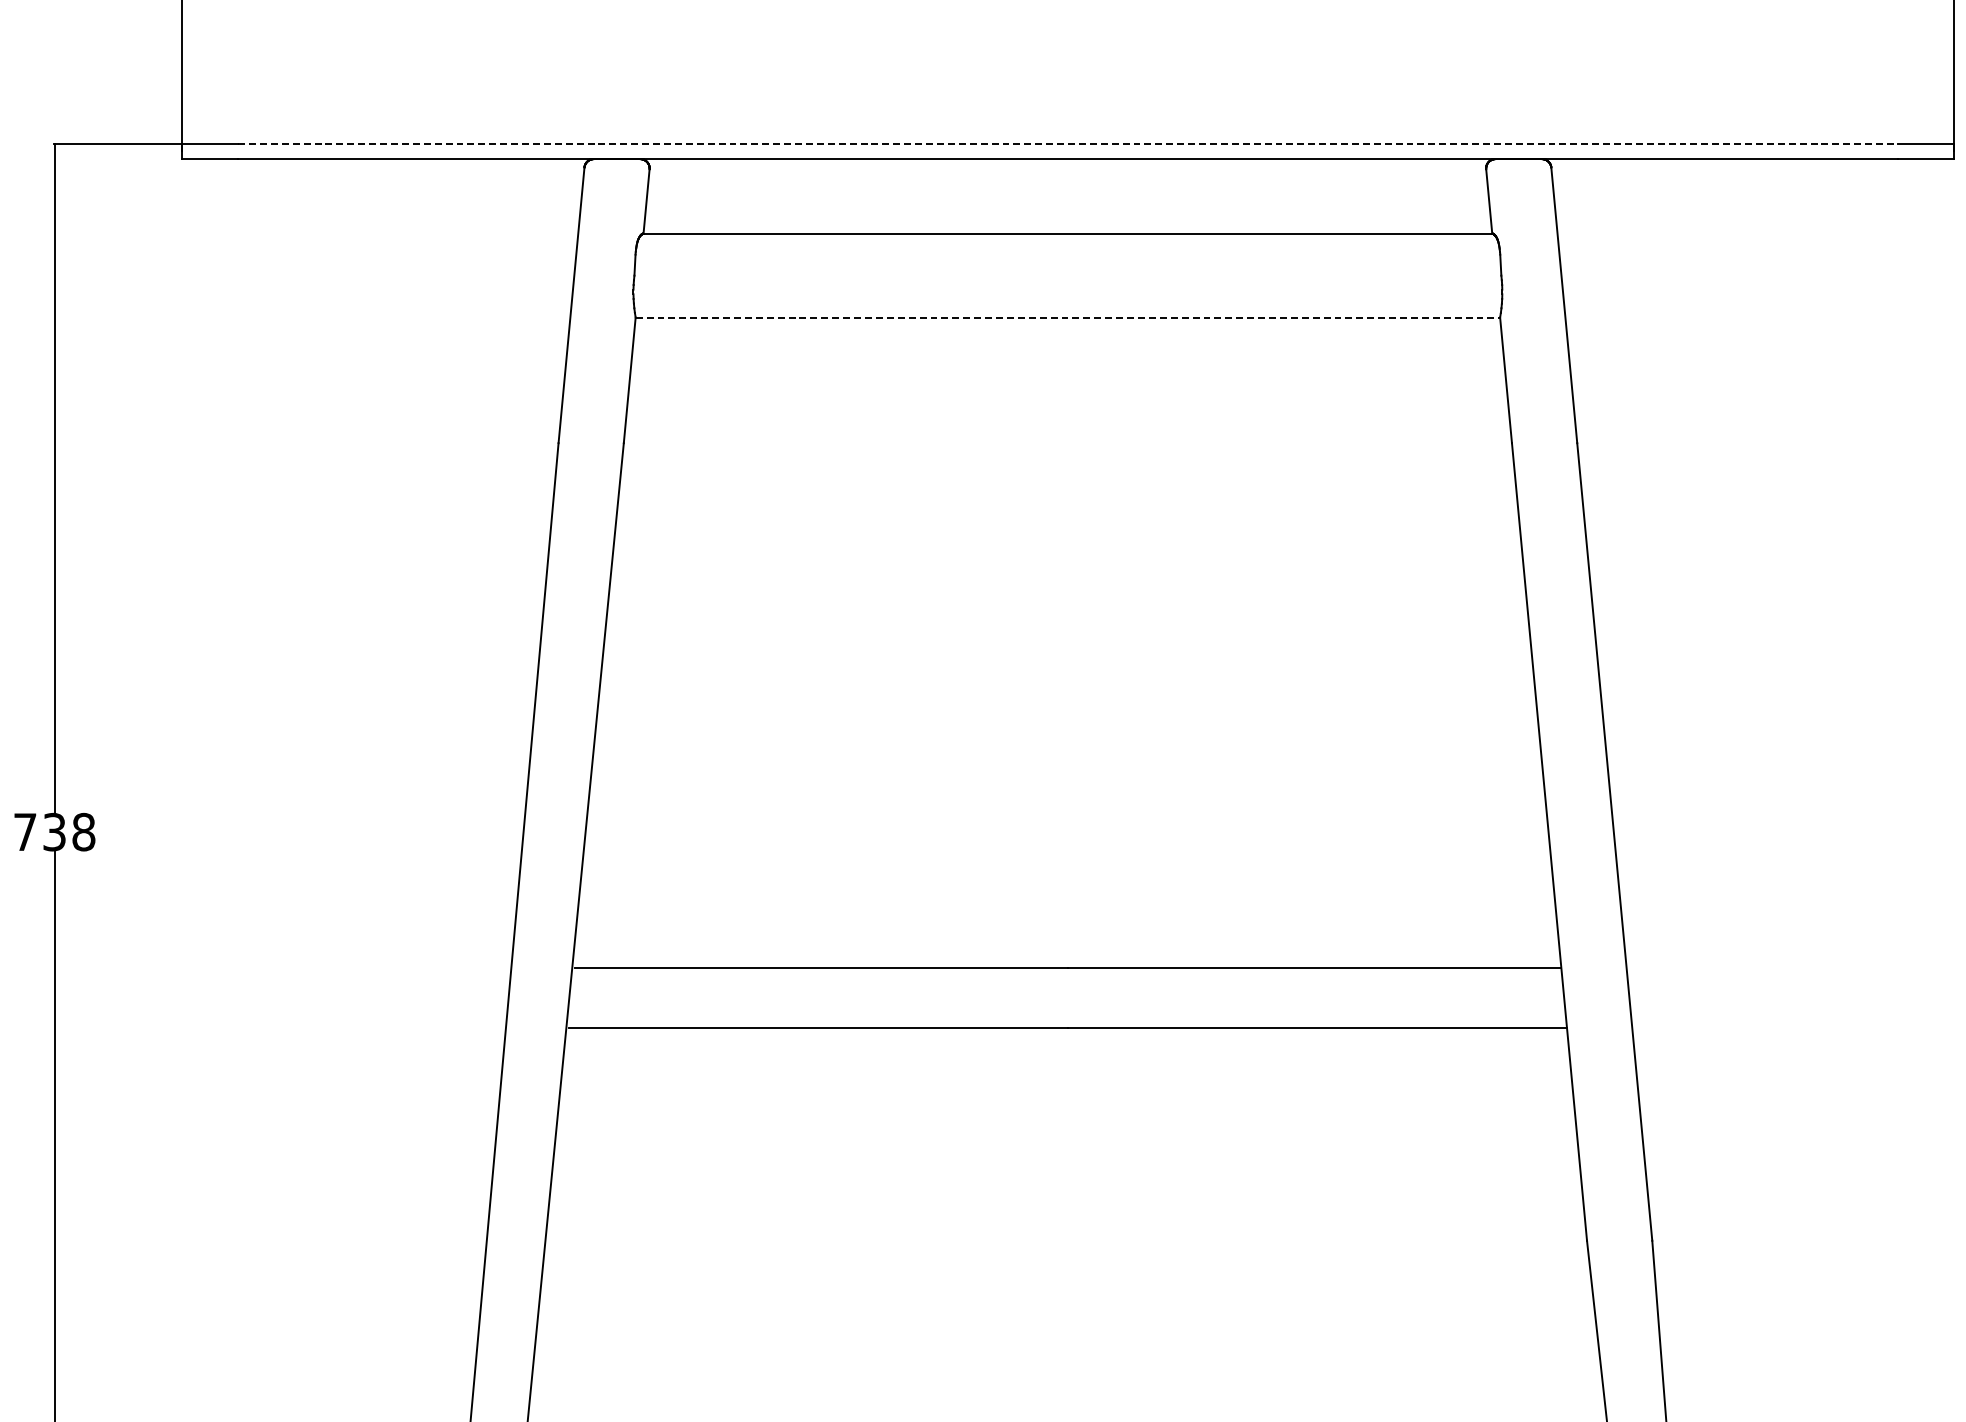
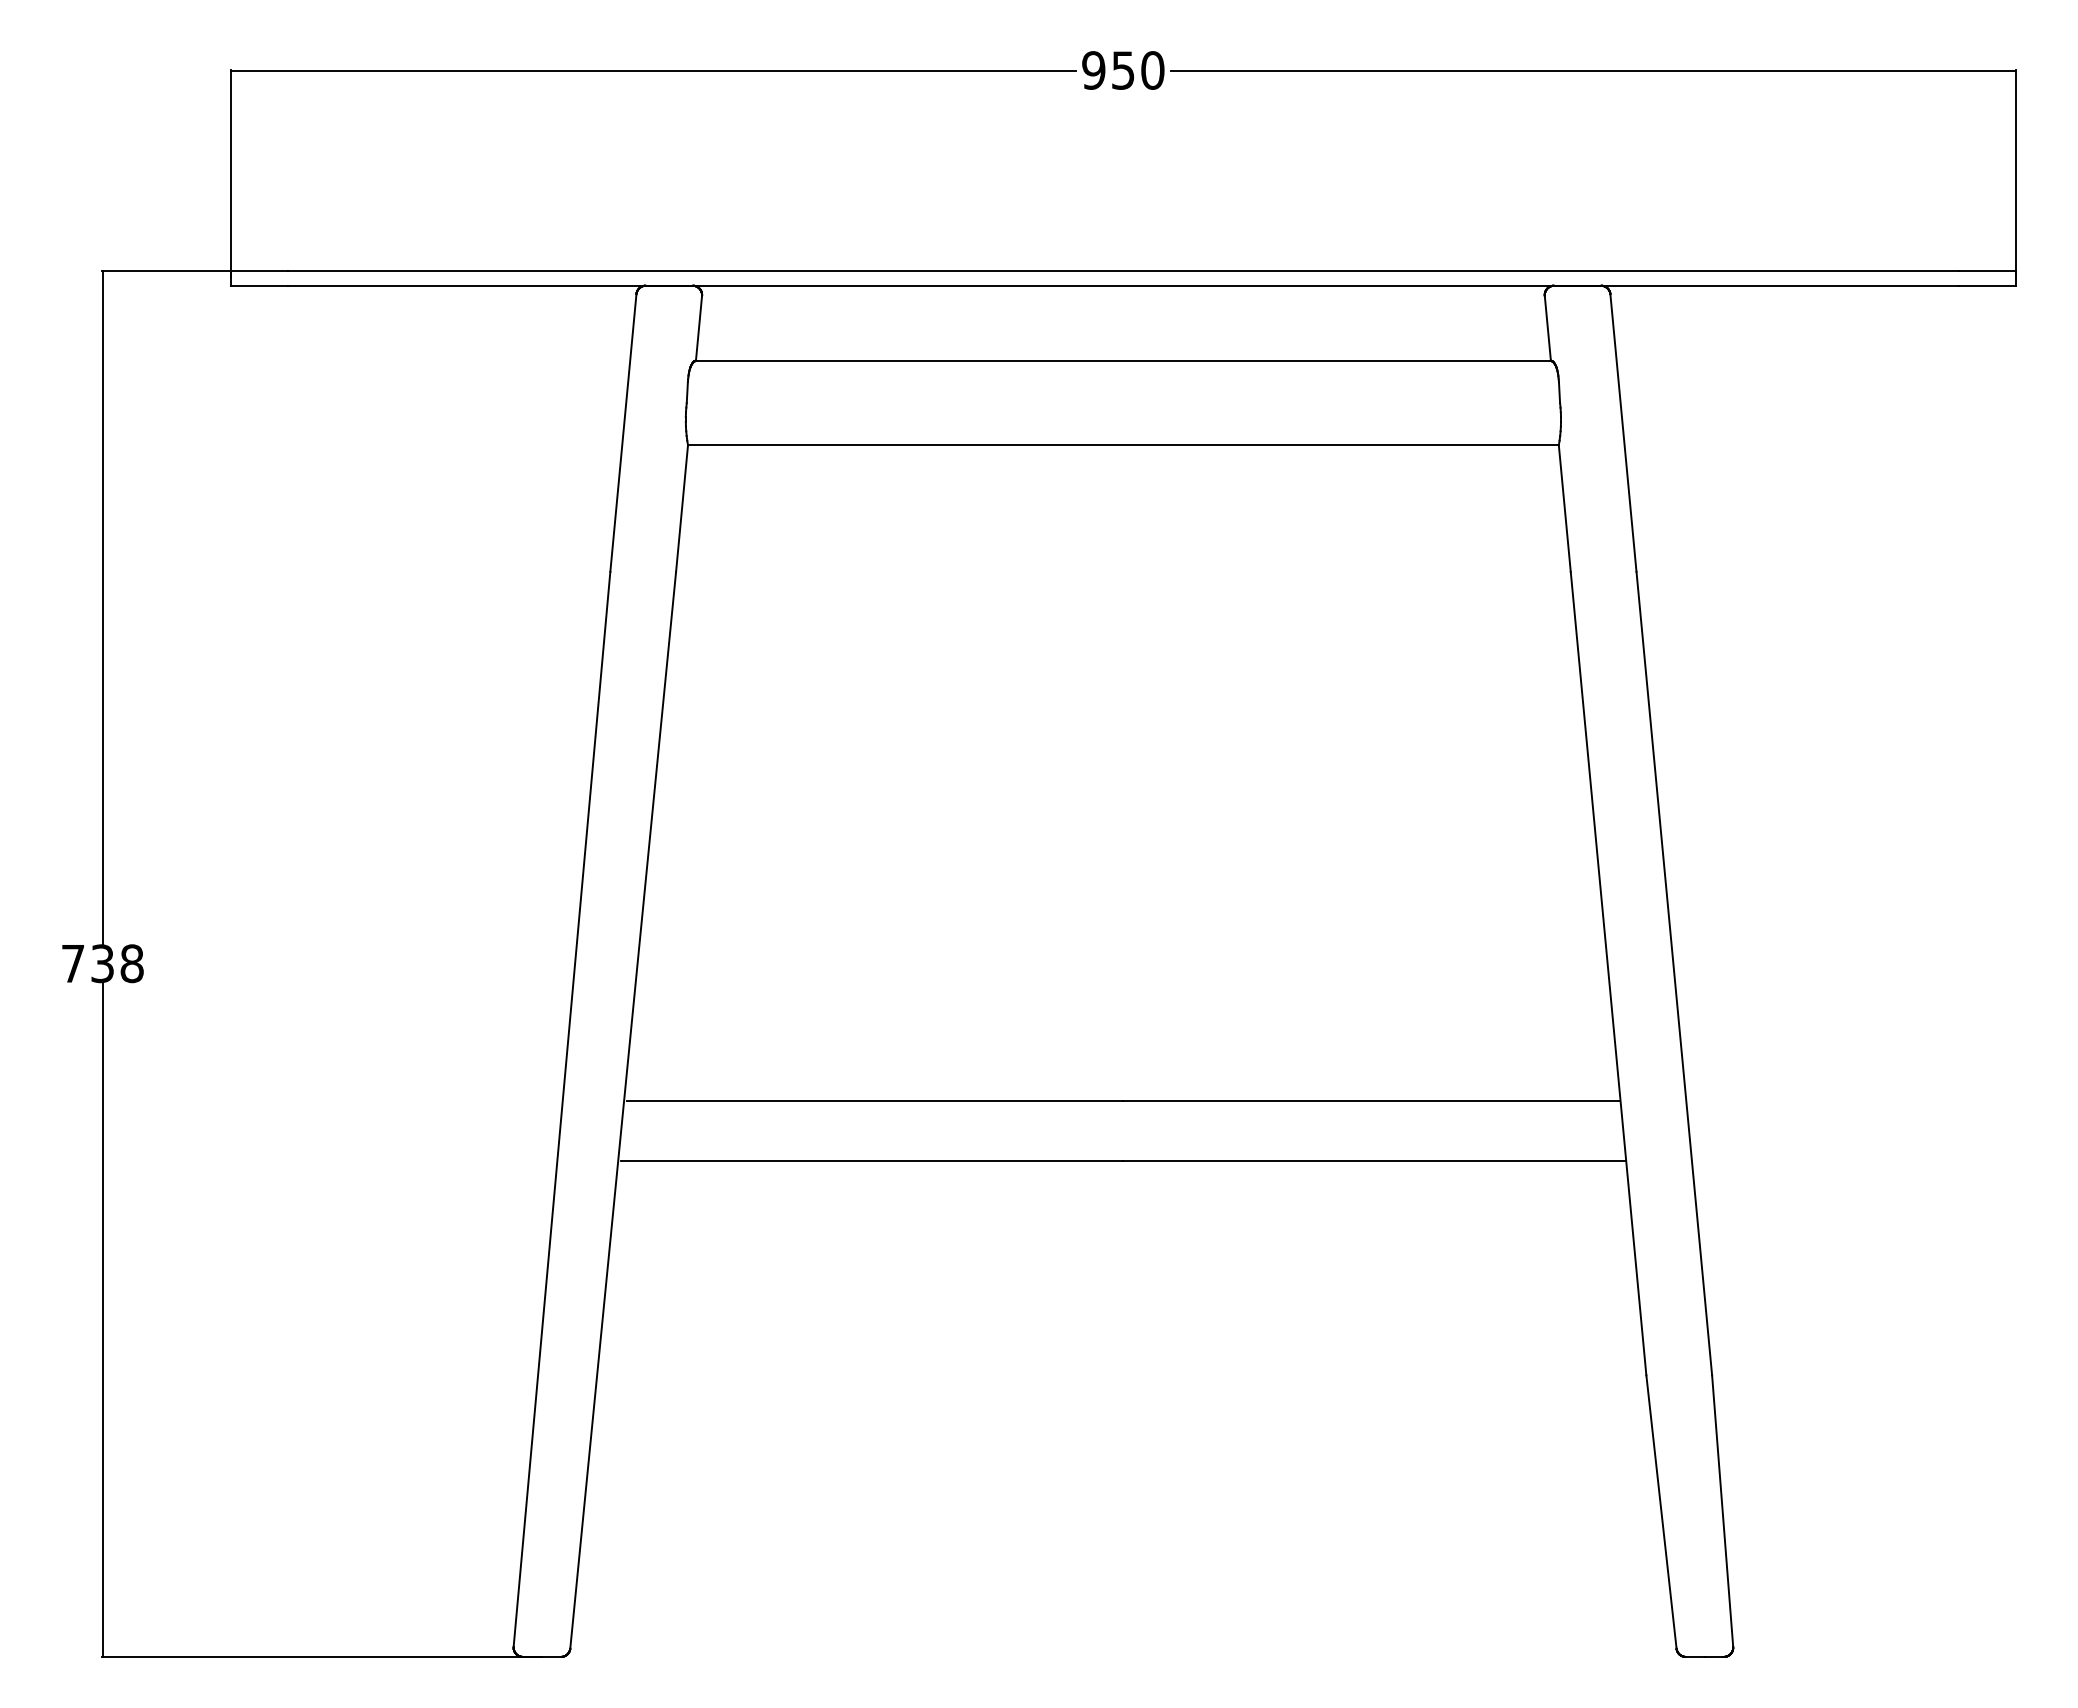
line: (1067, 144) -> (1123, 270), dashed -> solid
line: (1067, 317) -> (1123, 445), dashed -> solid

